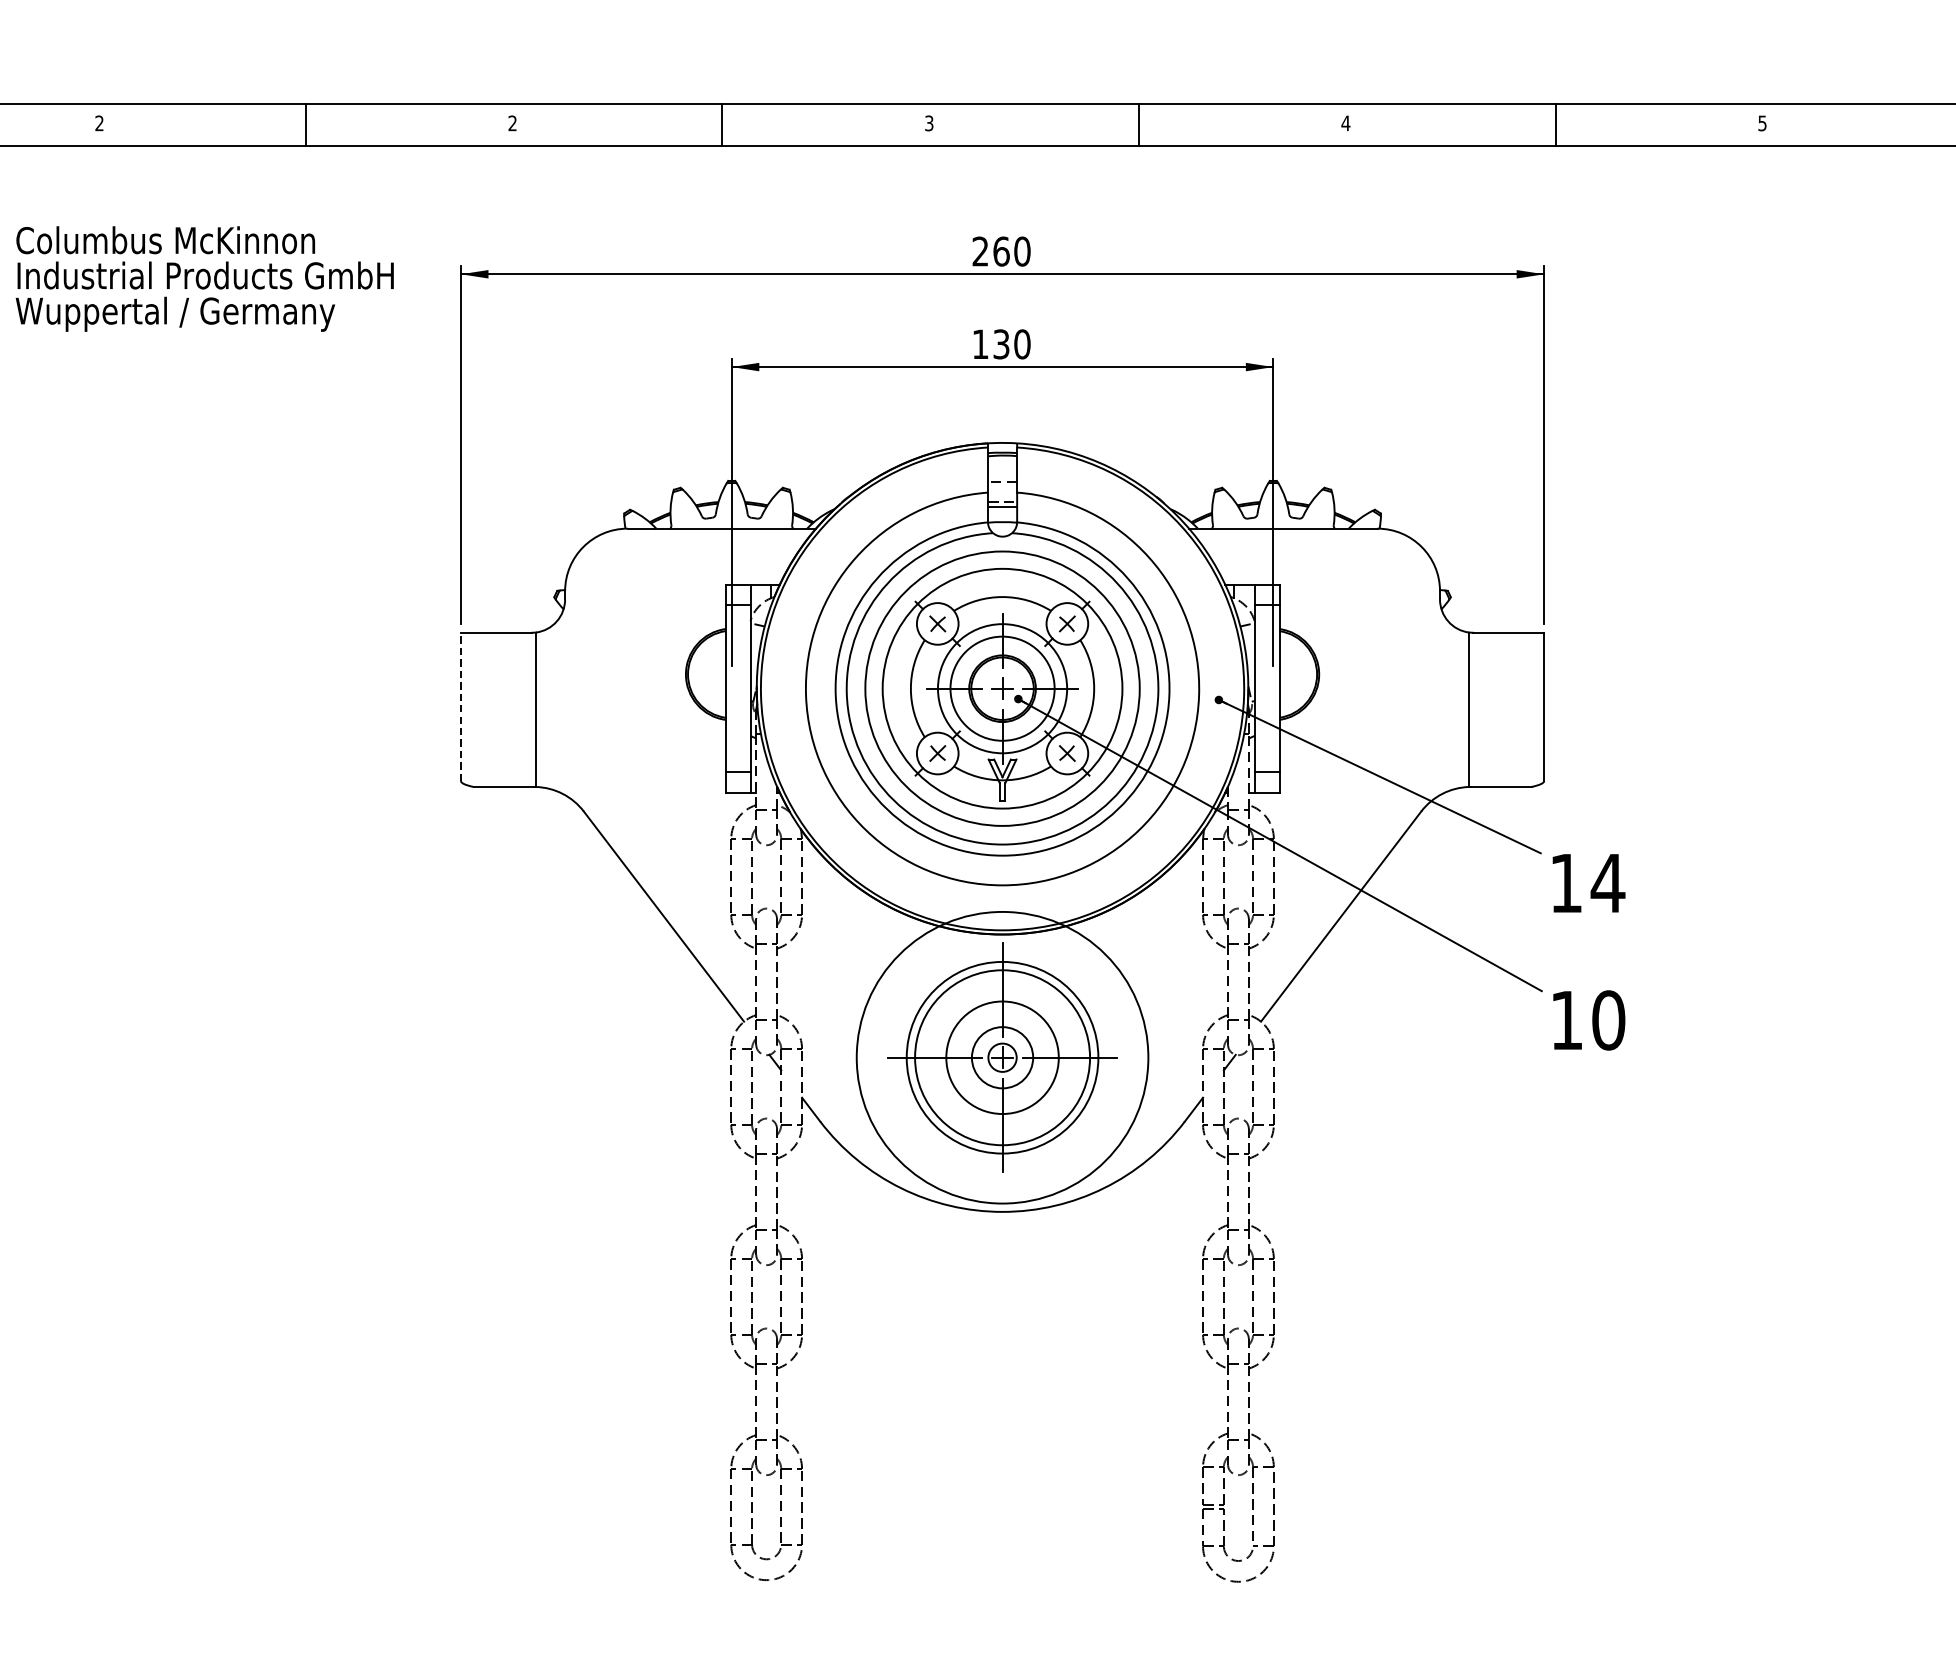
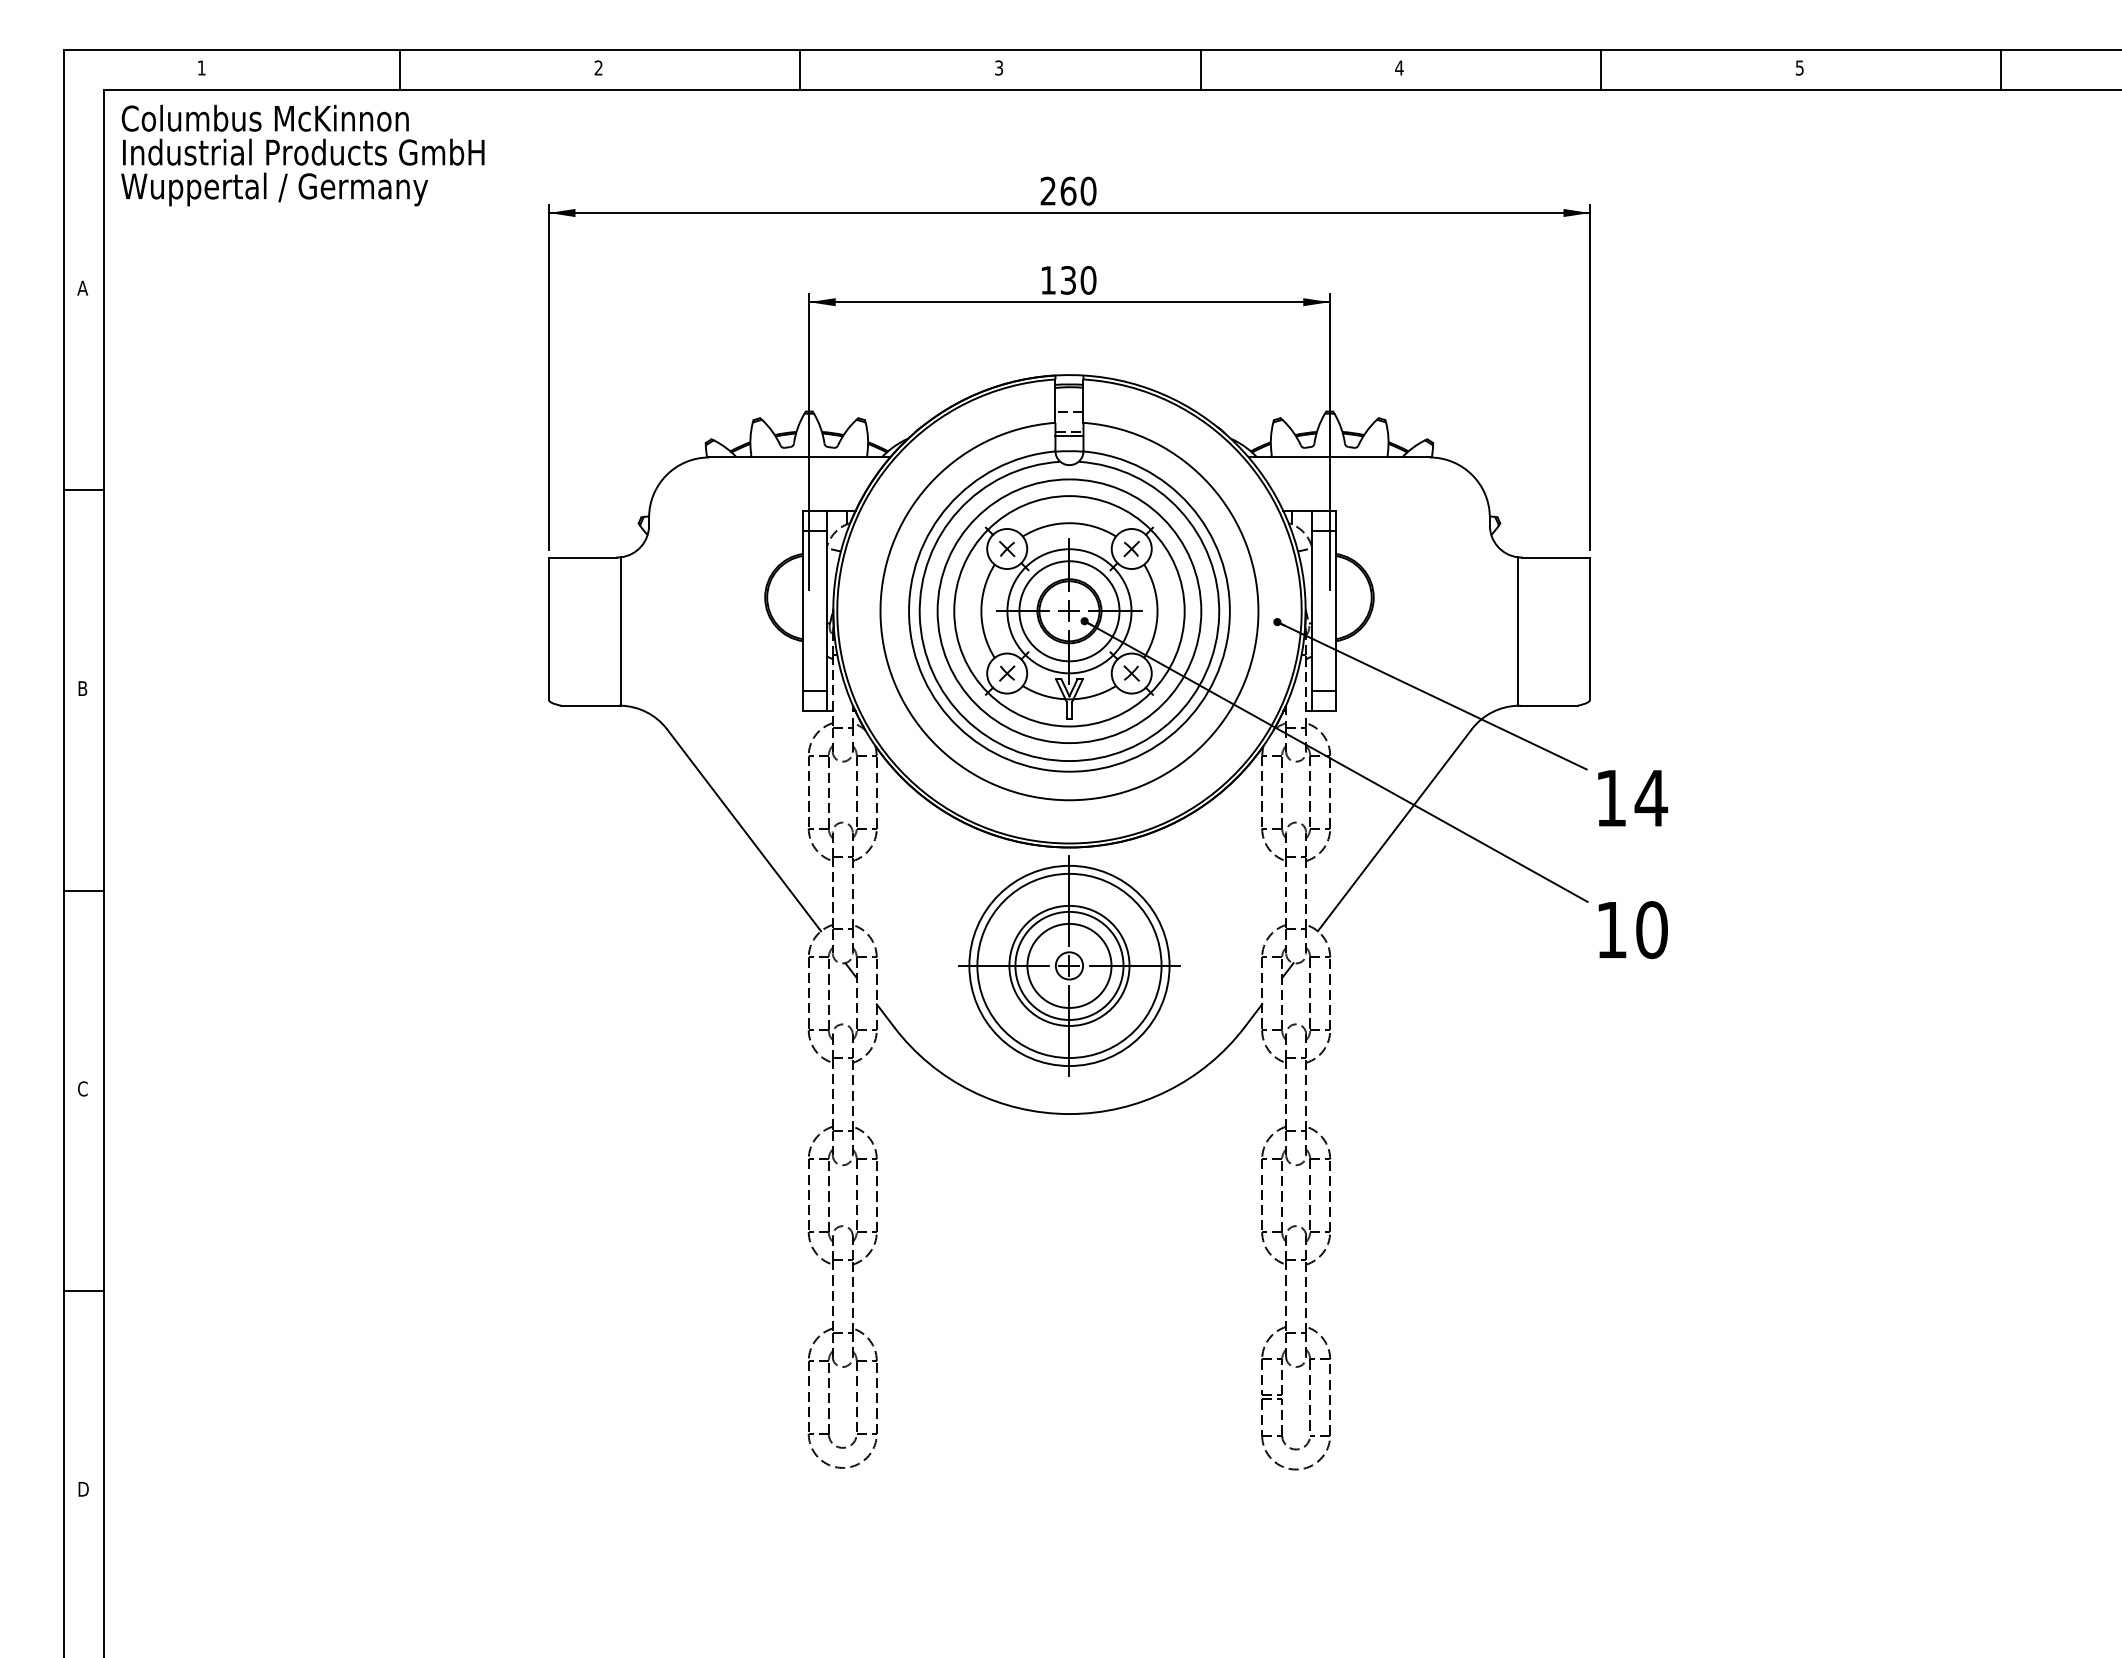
text: (99, 122) -> (201, 67), 2 -> 1
text: (204, 278) -> (302, 155), moved
line: (461, 706) -> (549, 628), dashed -> solid
circle: (1002, 1057) -> (1069, 965), size x0.71
circle: (1002, 1057) -> (1069, 965), size x0.71
circle: (1002, 1057) -> (1069, 965), size x1.43

